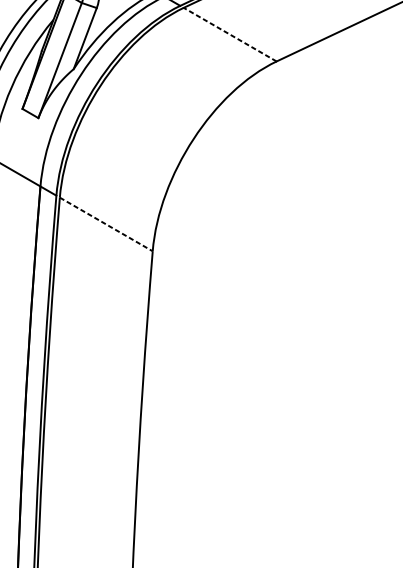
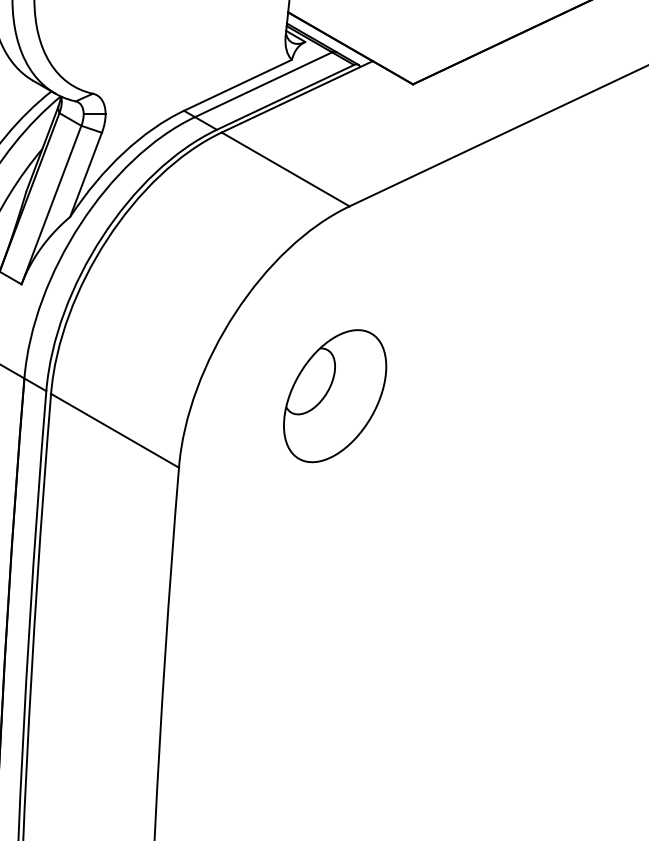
line: (230, 34) -> (285, 169), dashed -> solid
part: (266, 199) -> (335, 396), added
line: (106, 224) -> (115, 430), dashed -> solid

